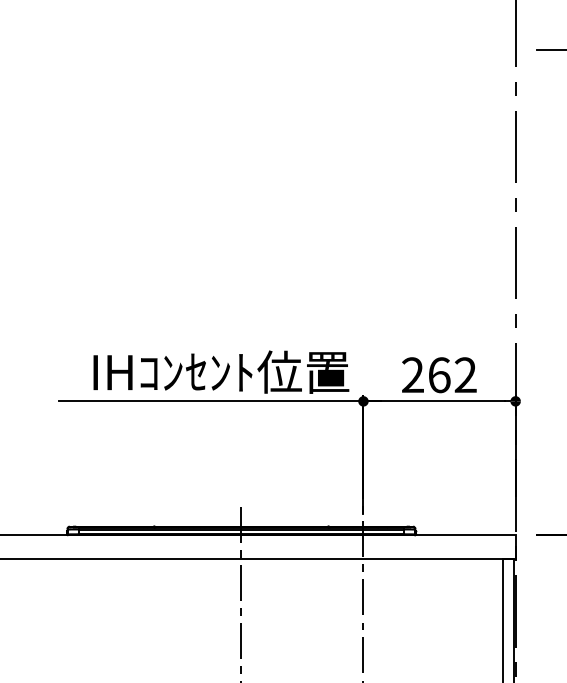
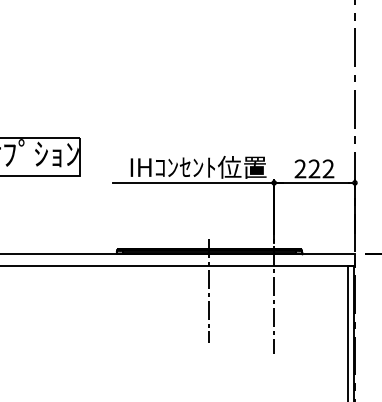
text: (439, 374) -> (314, 168), 262 -> 222

